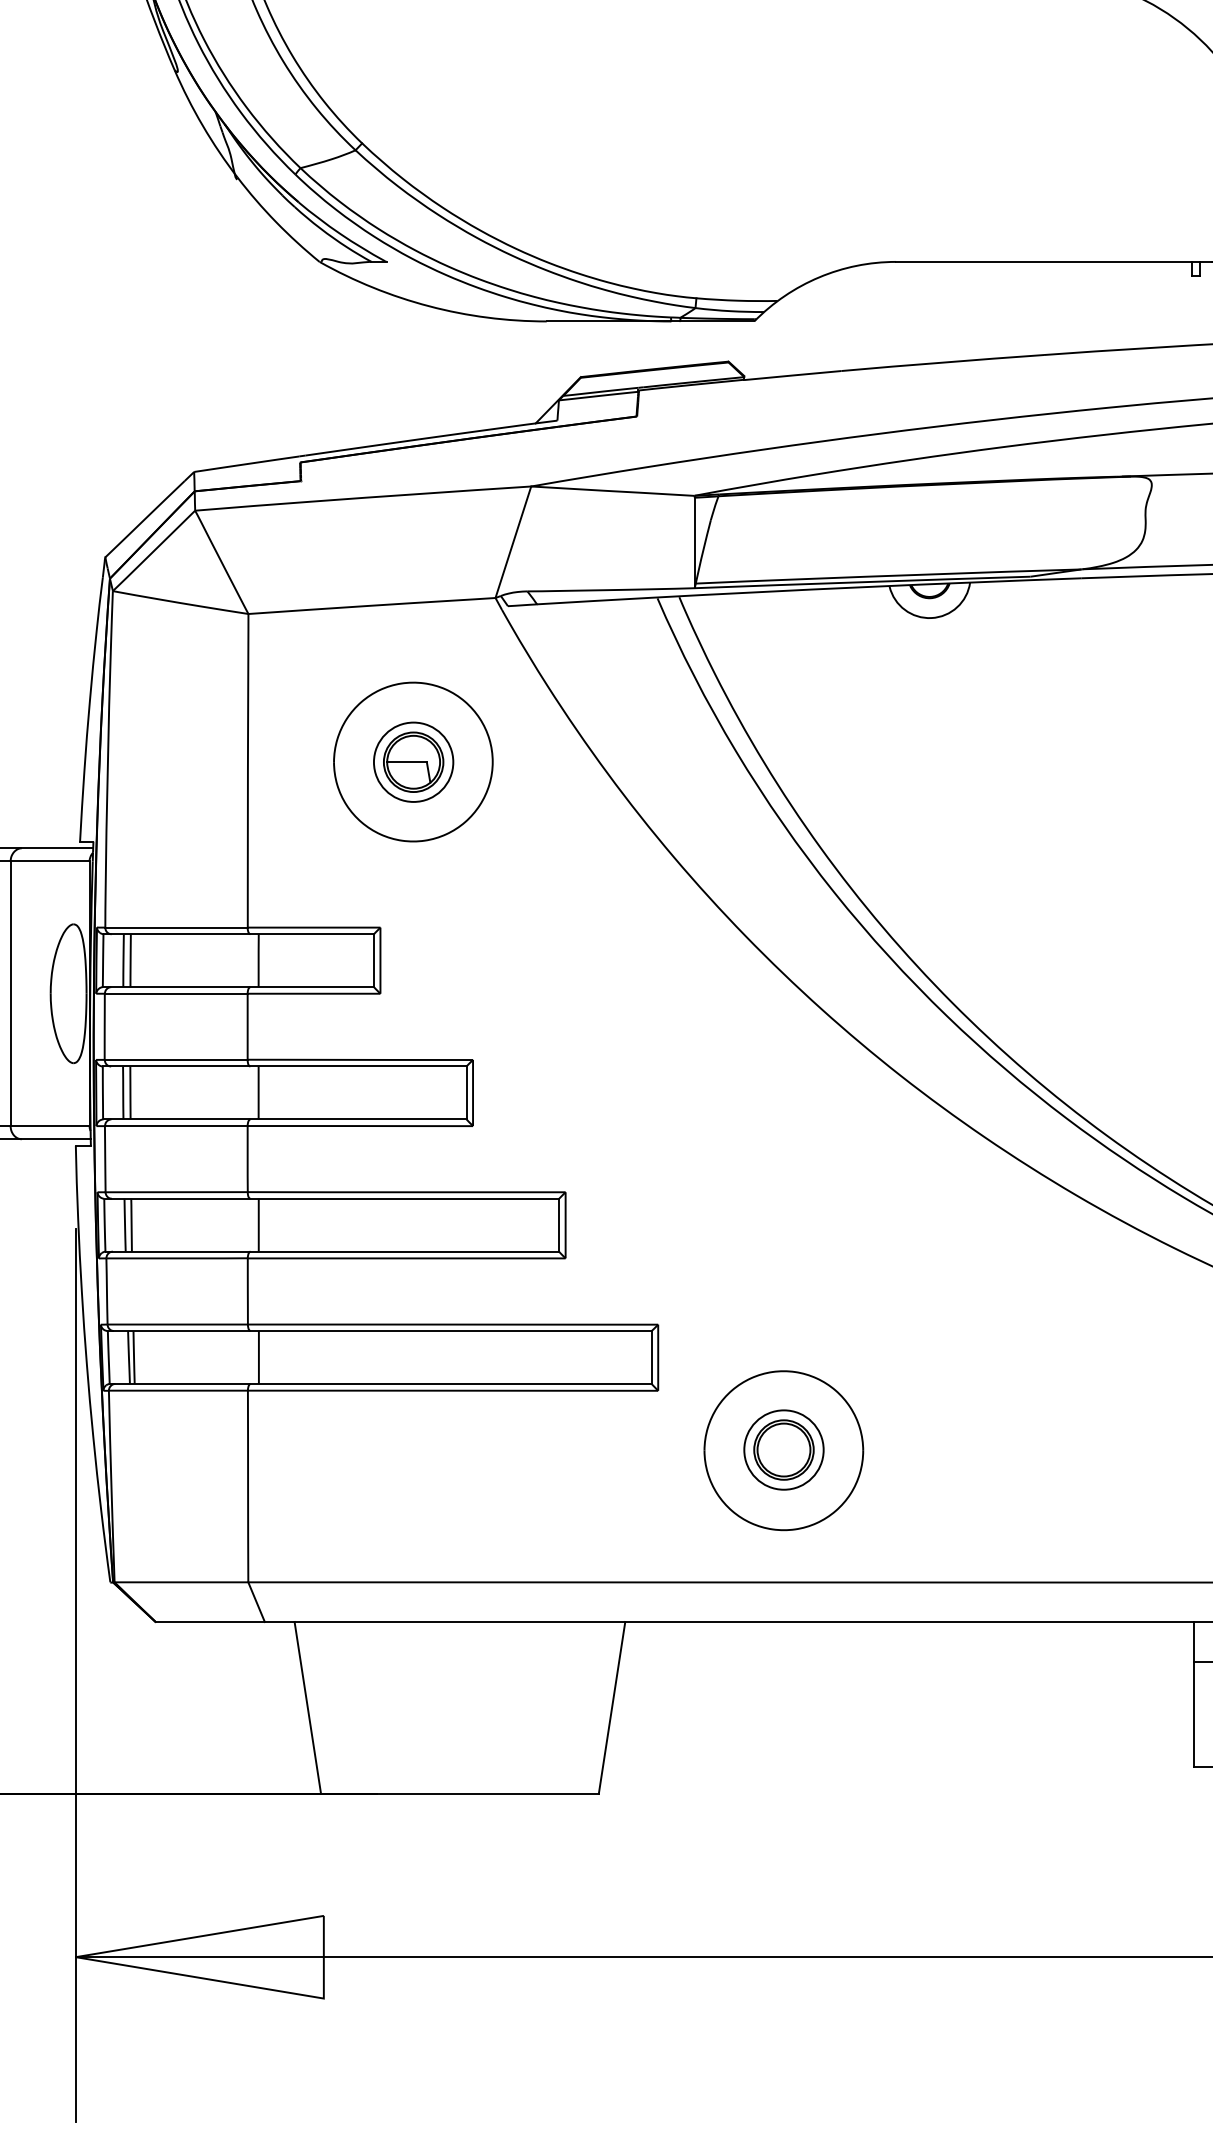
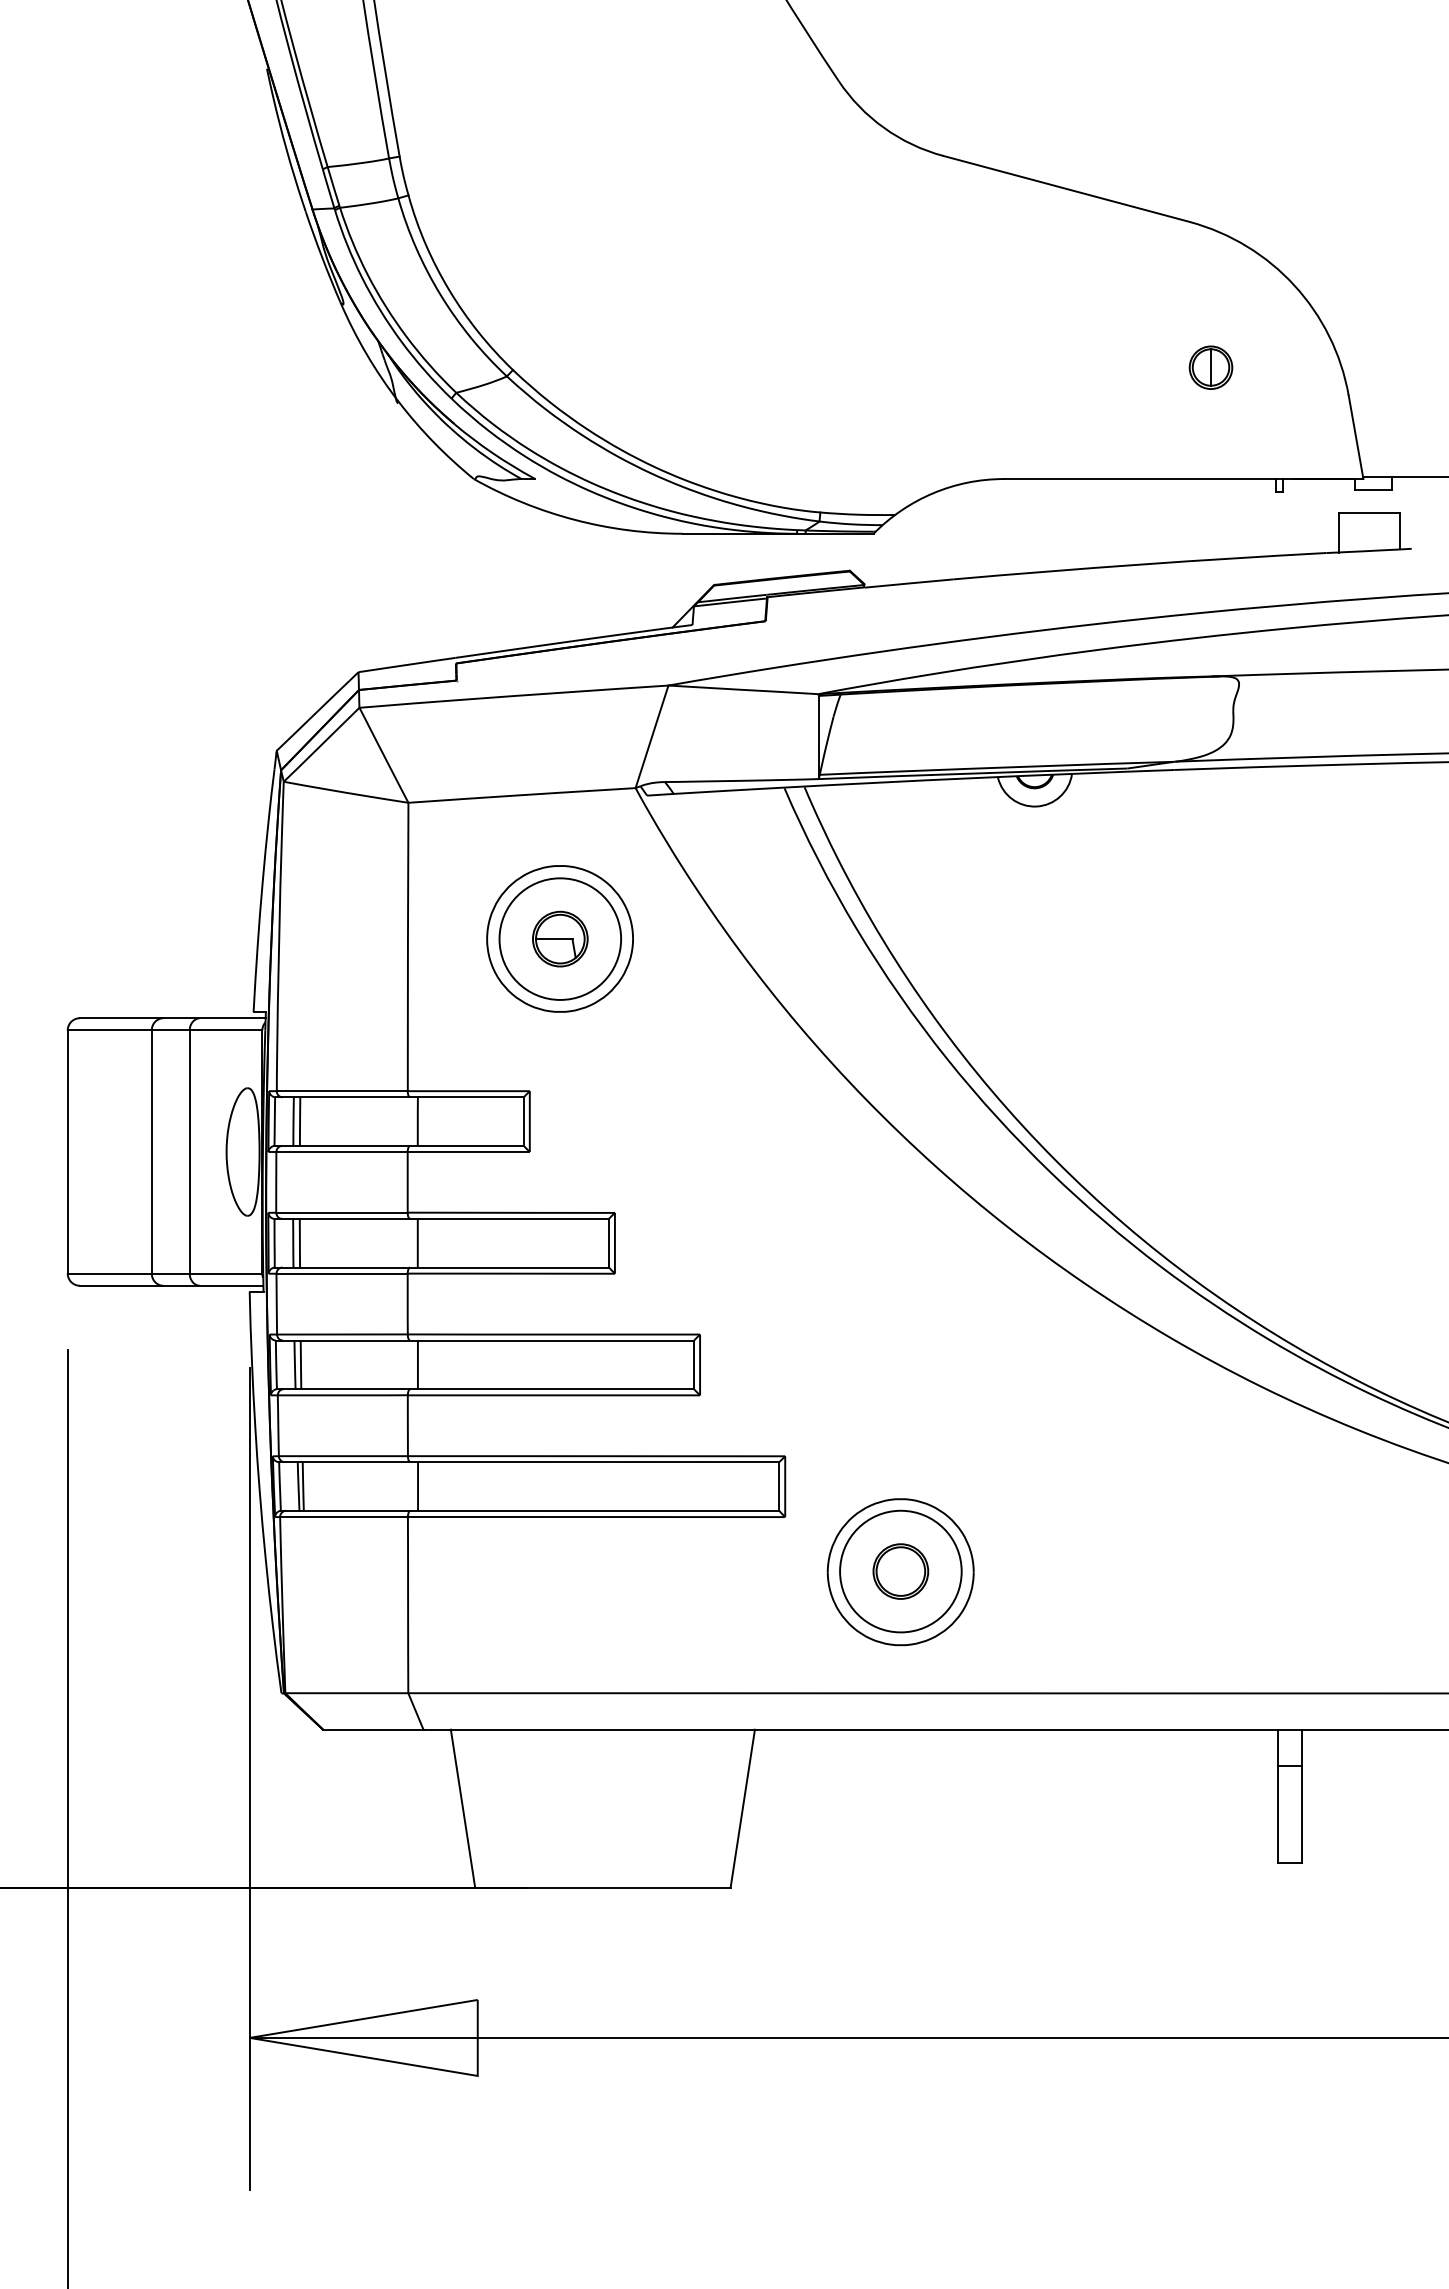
part: (1120, 140) -> (1210, 367), added
circle: (413, 761) -> (560, 938), size x1.67
circle: (783, 1449) -> (900, 1571), size x1.67

